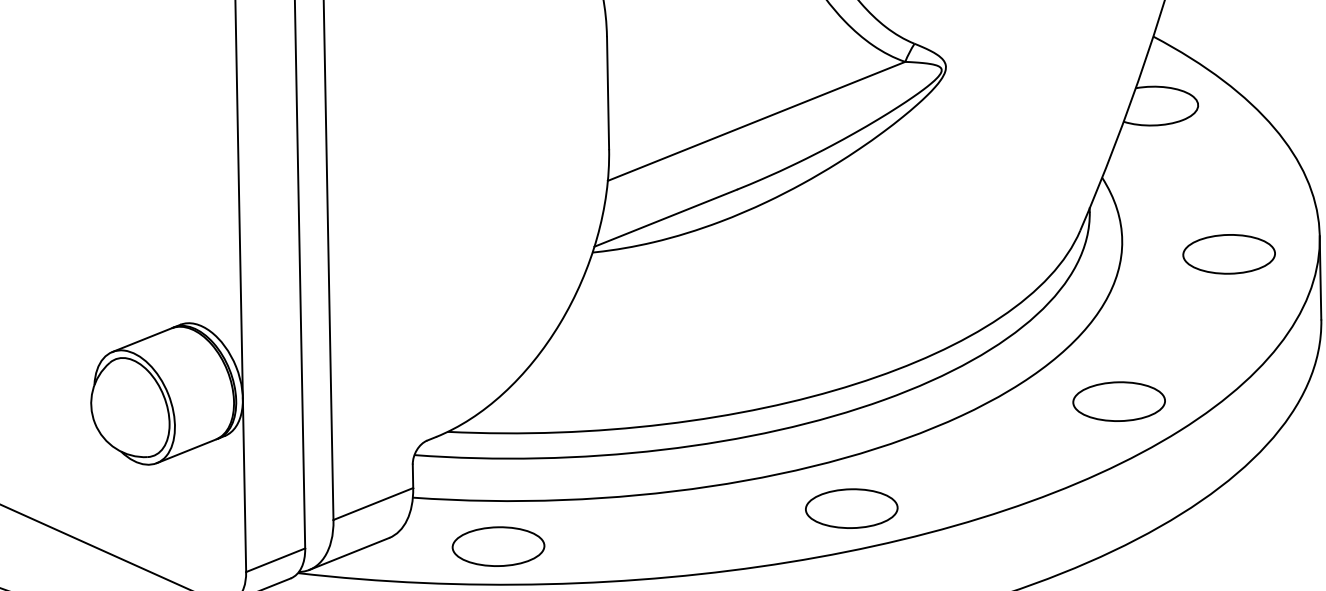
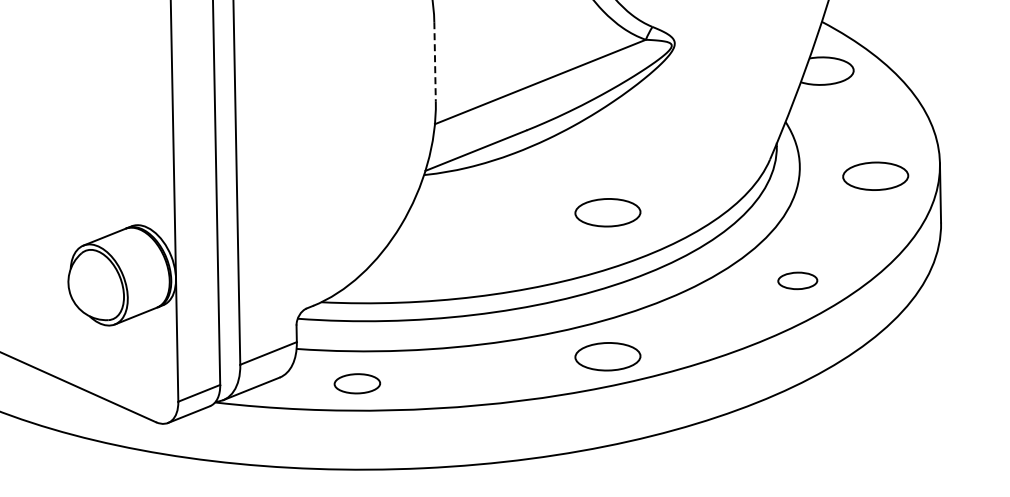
line: (608, 92) -> (435, 61), solid -> dashed
part: (851, 305) -> (607, 212), added
part: (1118, 401) -> (797, 280), size x0.6
part: (498, 546) -> (357, 383), size x0.7

